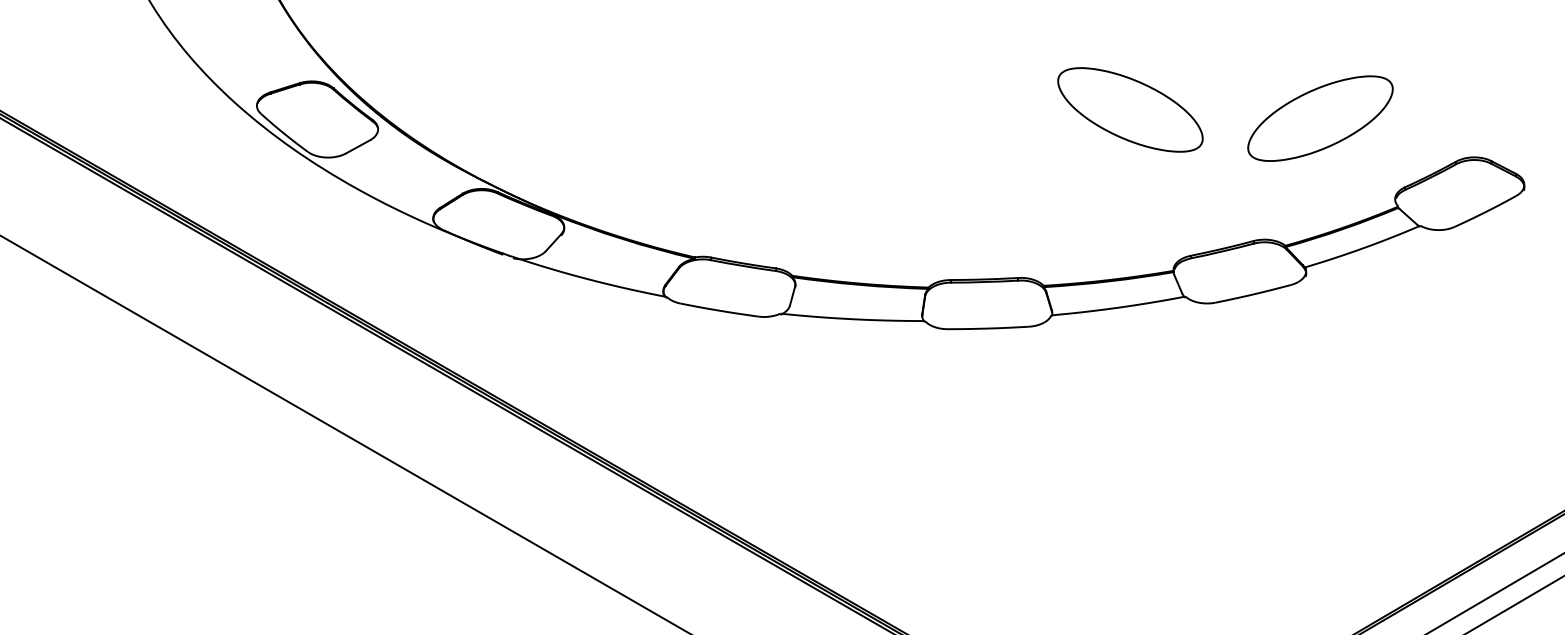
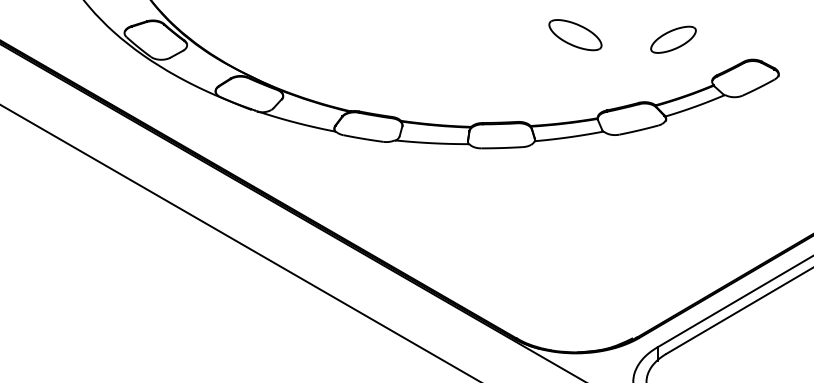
part: (1130, 108) -> (575, 34), size x0.7
part: (1320, 118) -> (673, 39), size x0.6

